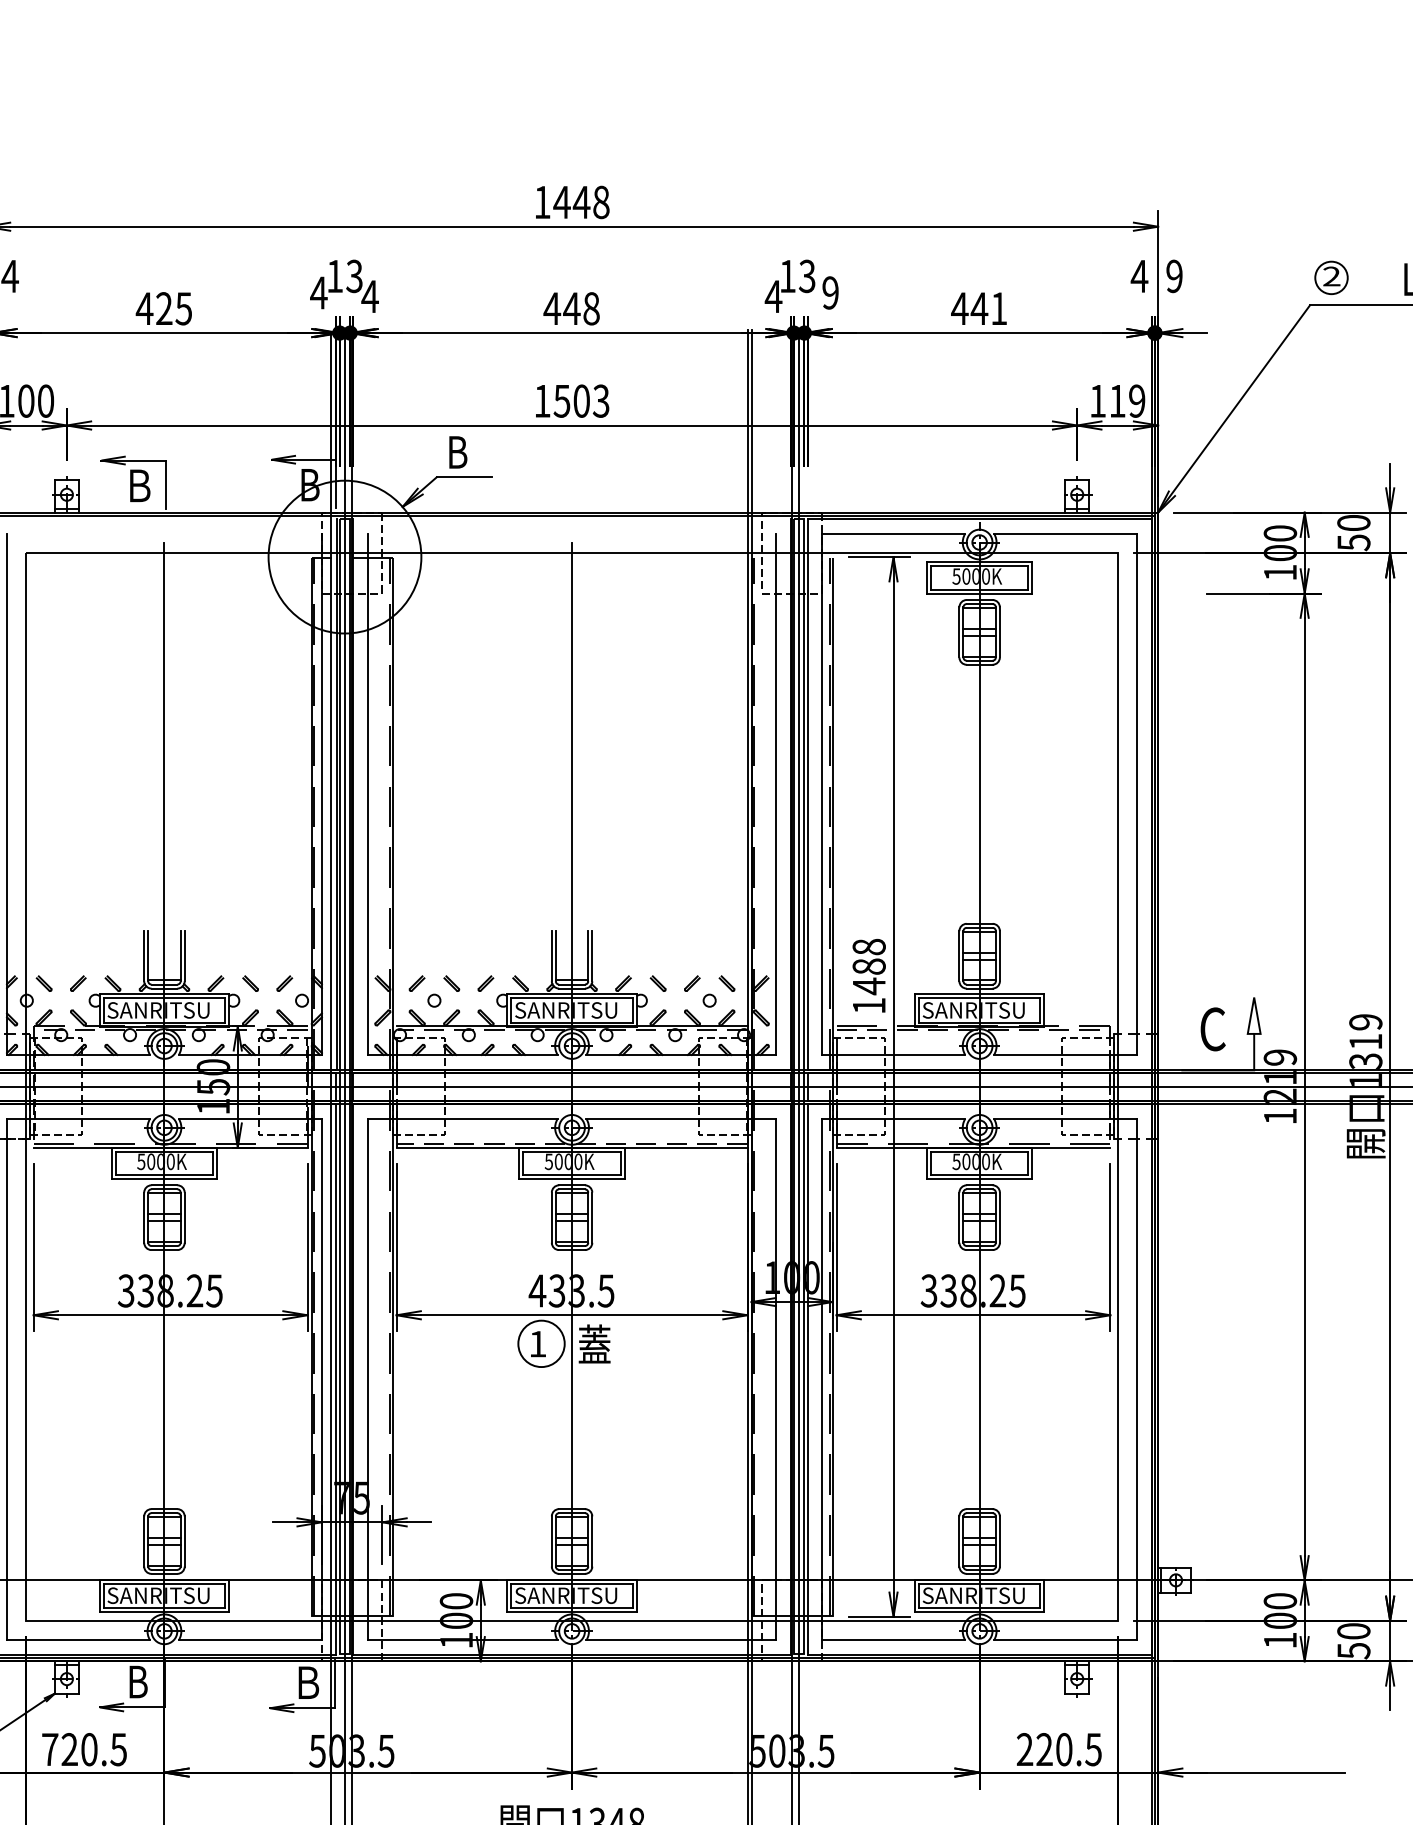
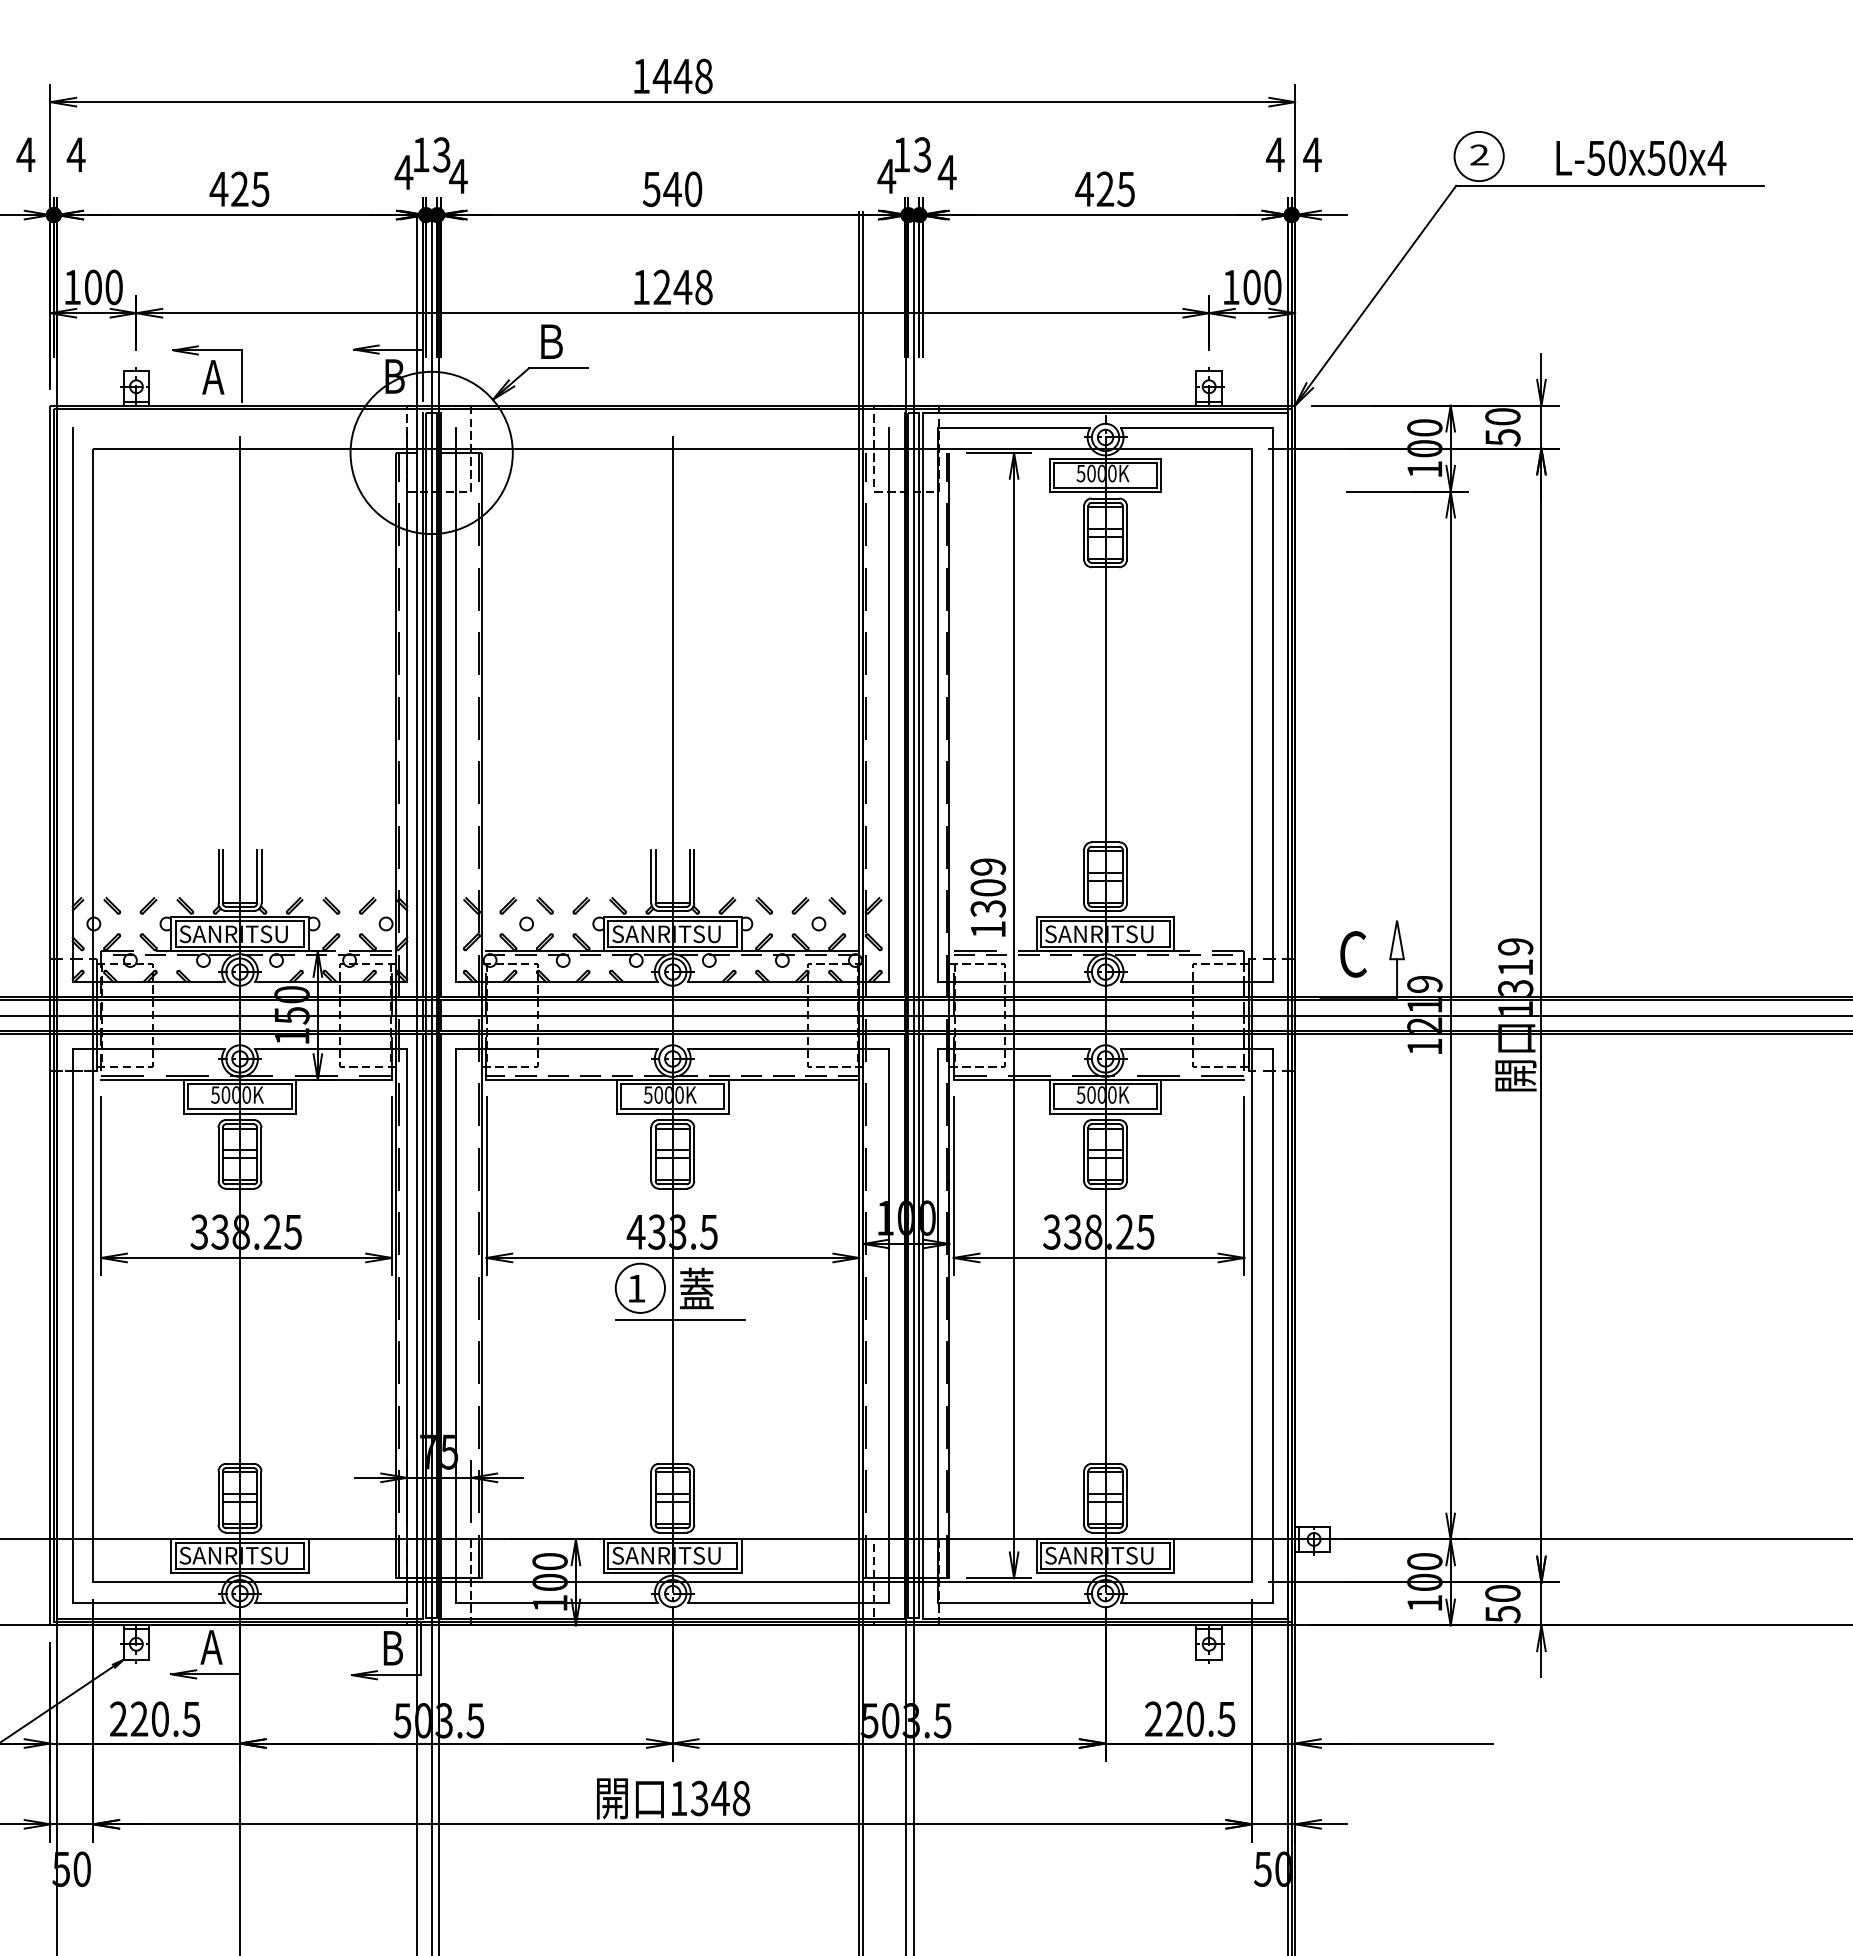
text: (1174, 276) -> (1312, 154), 9 -> 4
circle: (1330, 277) -> (1478, 156), size x1.43
text: (829, 292) -> (946, 172), 9 -> 4
text: (571, 308) -> (672, 188), 448 -> 540
text: (989, 308) -> (1115, 188), 441 -> 425
text: (581, 401) -> (682, 287), 1503 -> 1248
text: (1127, 401) -> (1262, 287), 119 -> 100
text: (457, 452) -> (551, 341), B -> Ｂ
text: (139, 486) -> (213, 377), Ｂ -> A
text: (869, 967) -> (988, 888), 1488 -> 1309
line: (579, 1373) -> (680, 1319), added
text: (137, 1682) -> (211, 1647), B -> A
text: (309, 1683) -> (393, 1648), Ｂ -> B
text: (50, 1748) -> (118, 1718), 720.5 -> 220.5

